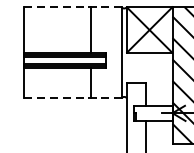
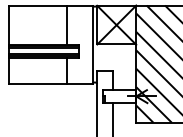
line: (72, 7) -> (50, 5), dashed -> solid
line: (72, 98) -> (50, 83), dashed -> solid

